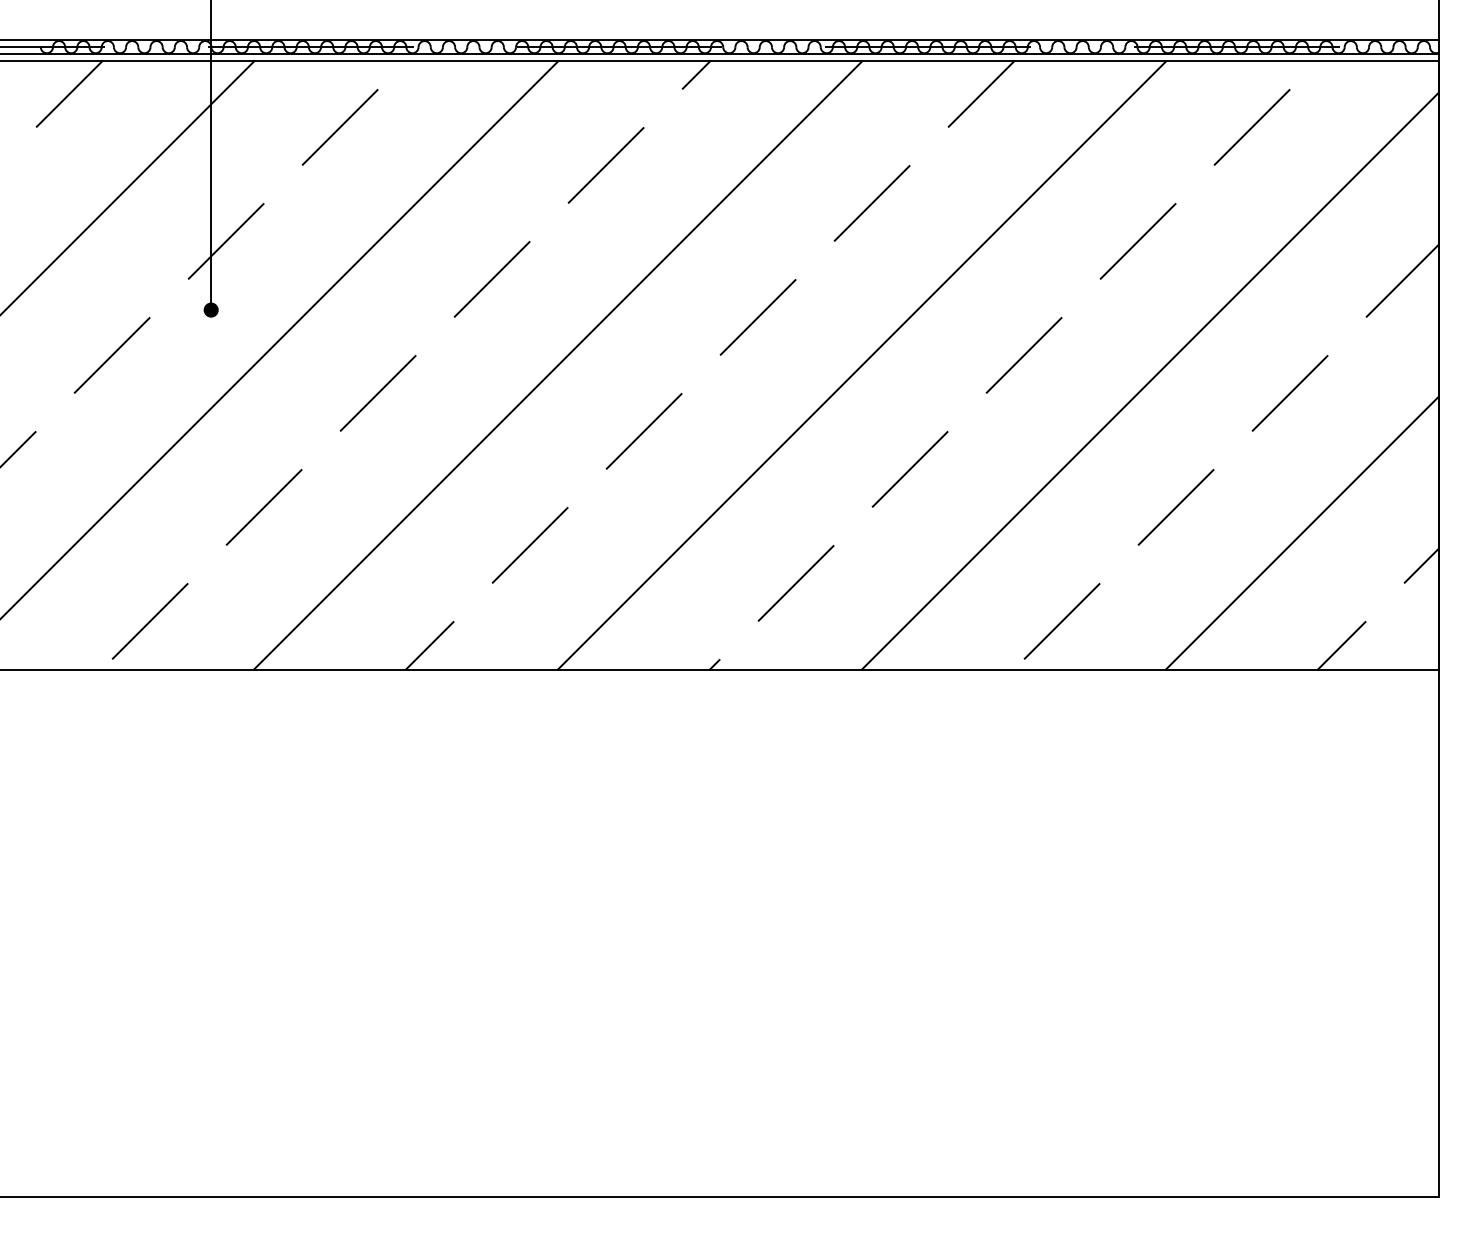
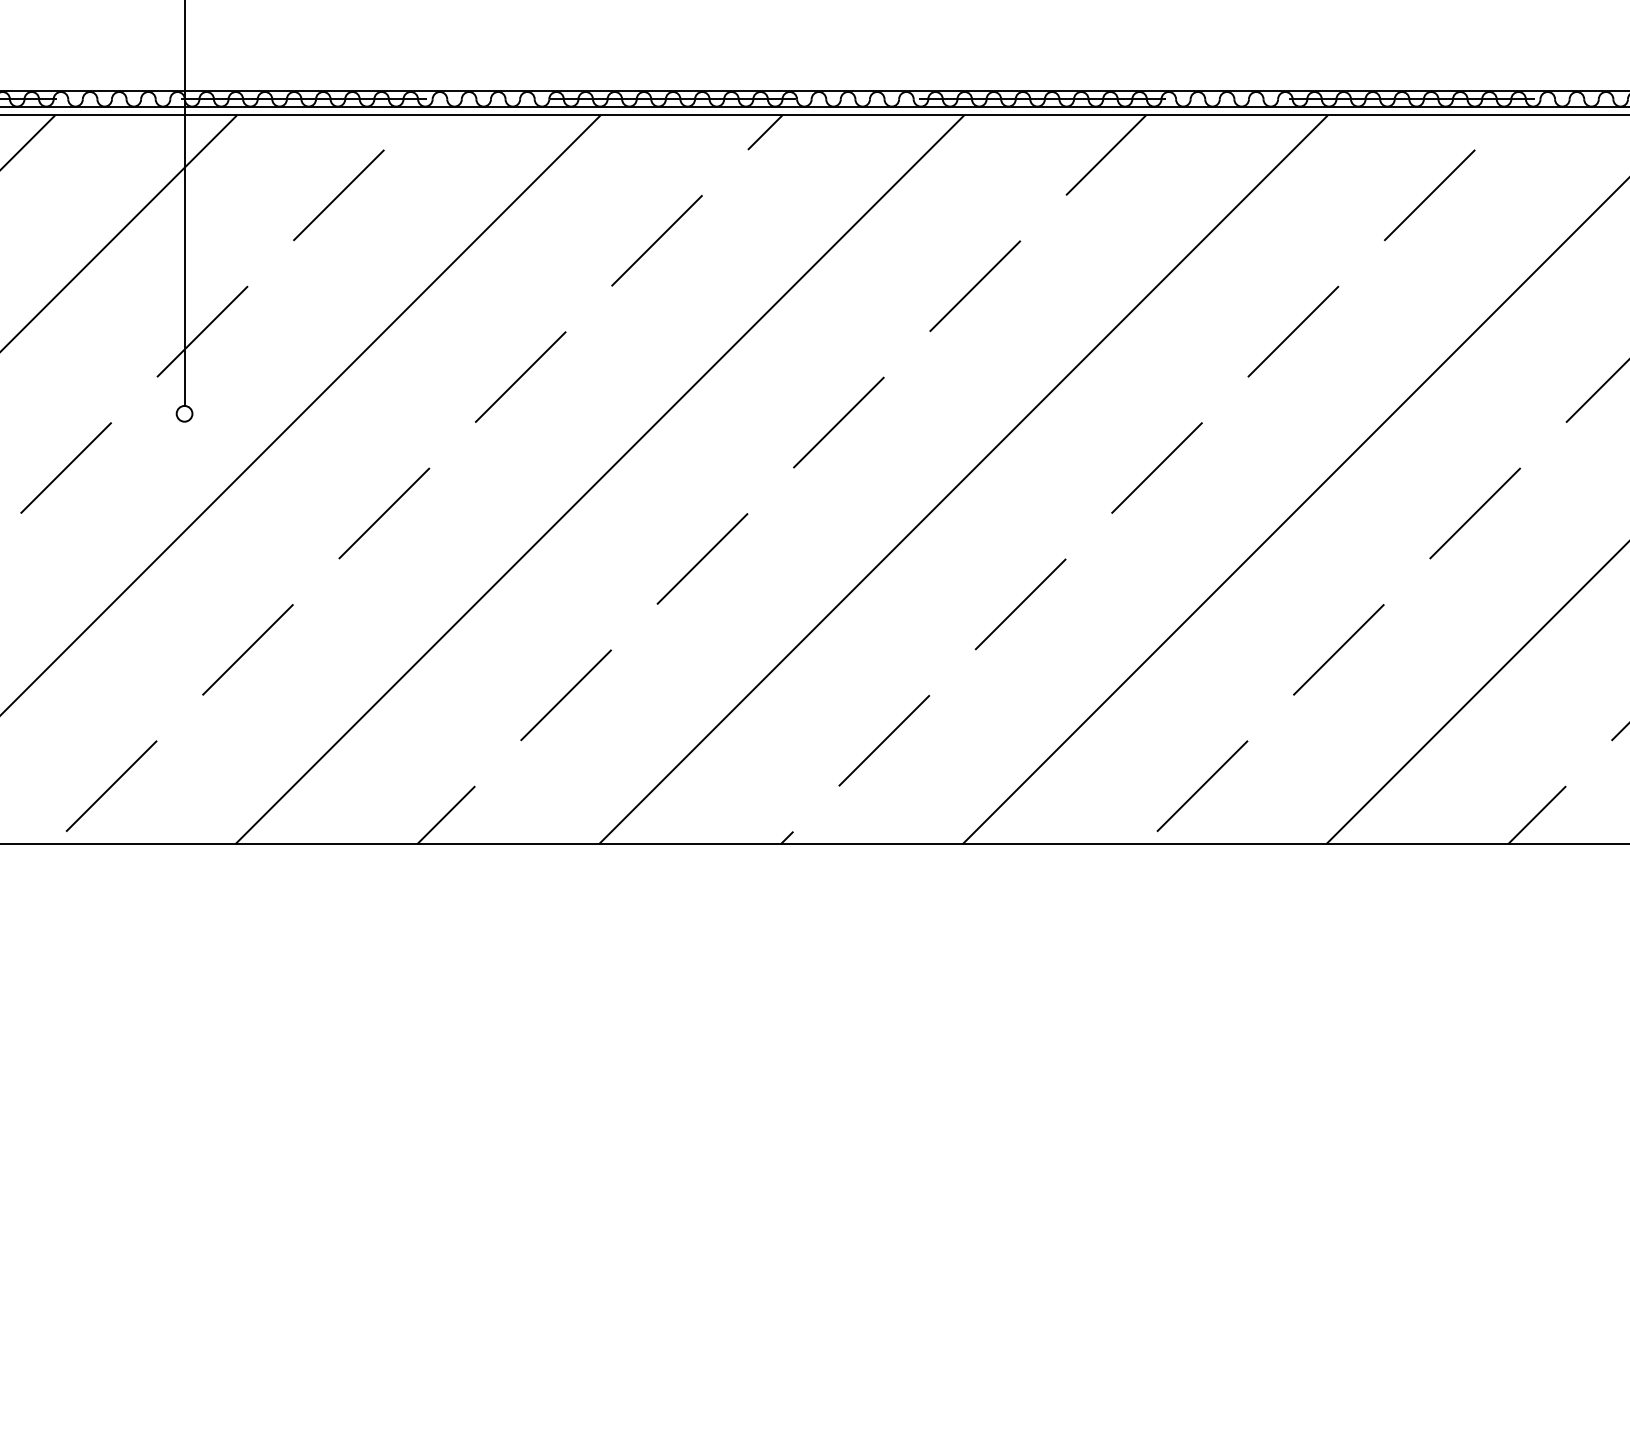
fill: (210, 309) -> (183, 413), removed

